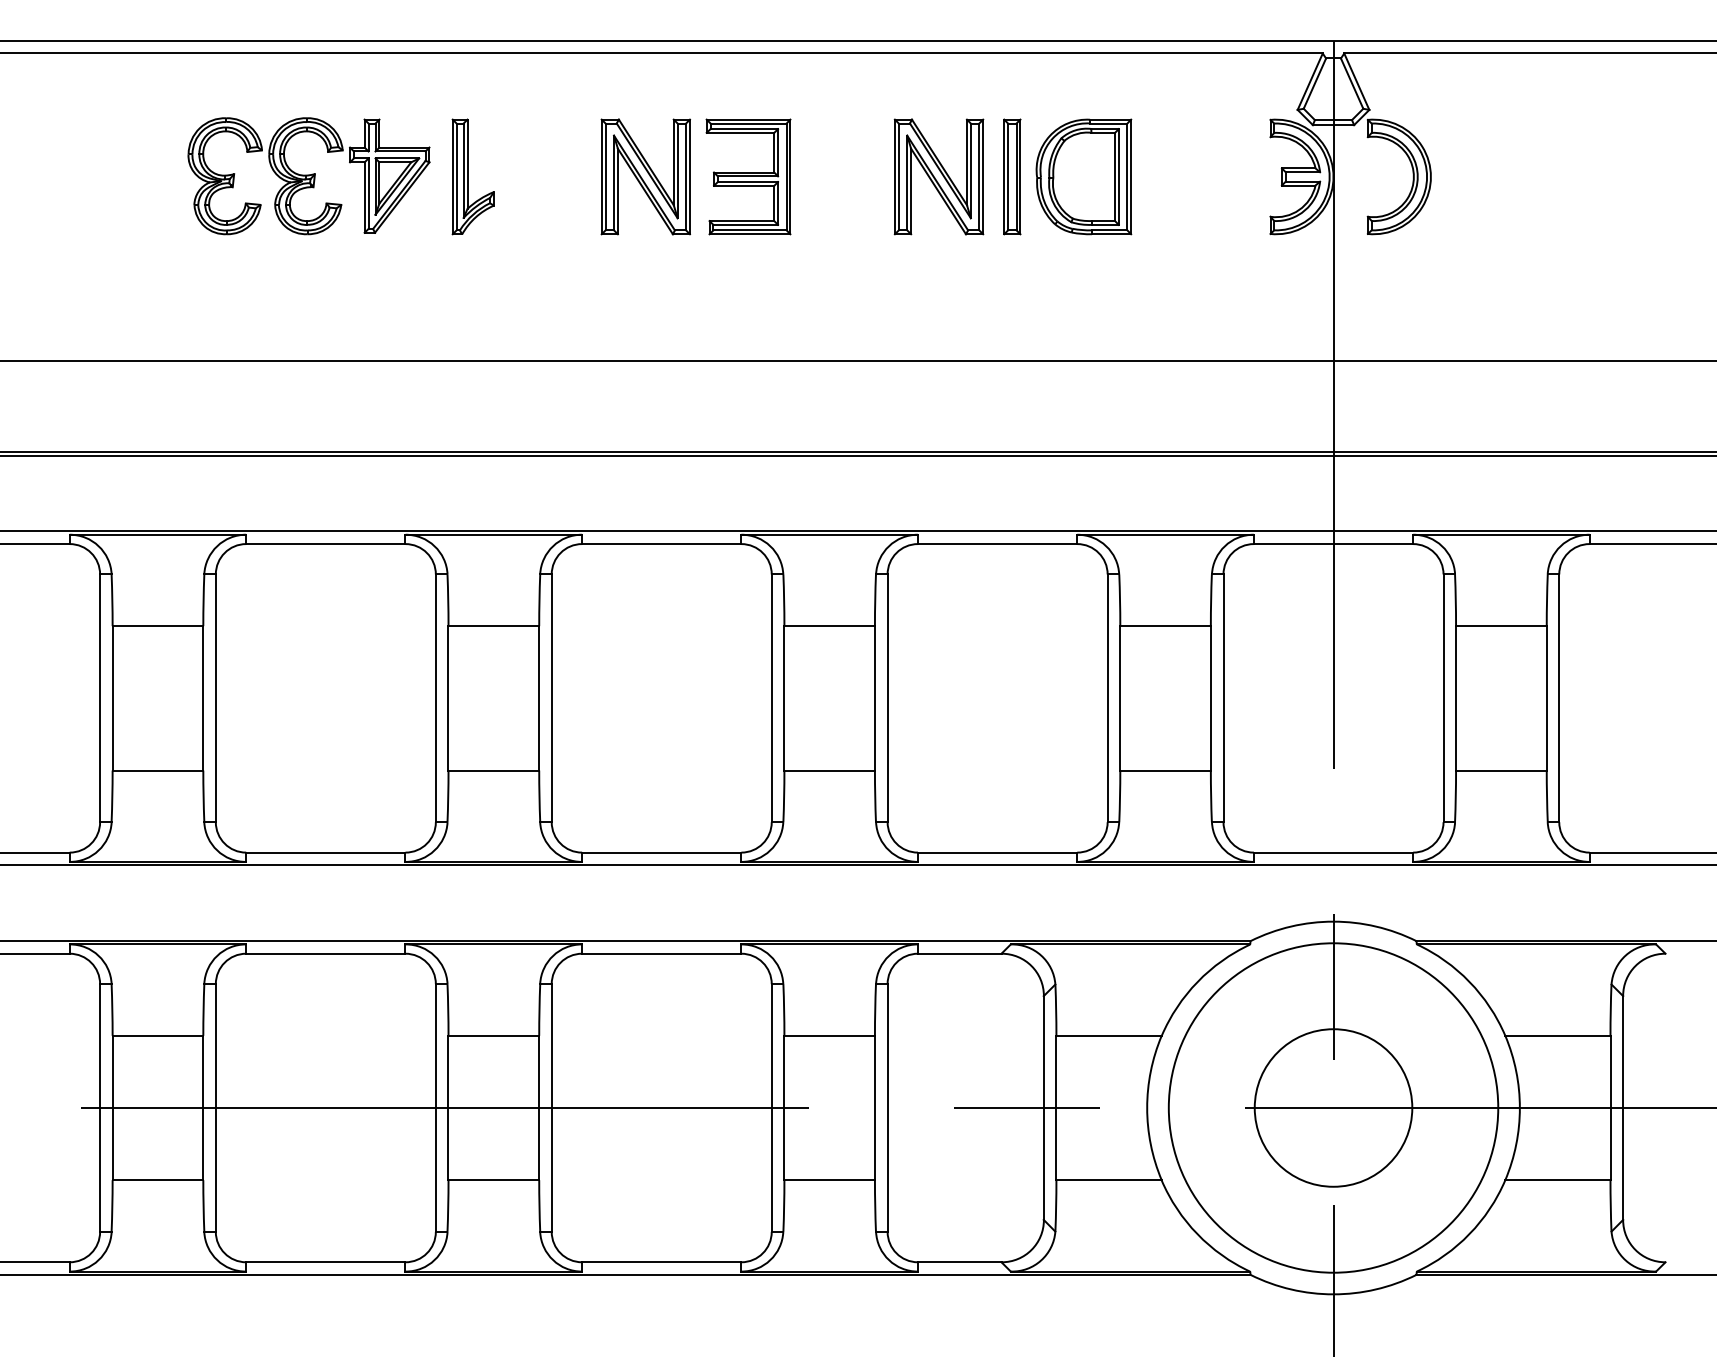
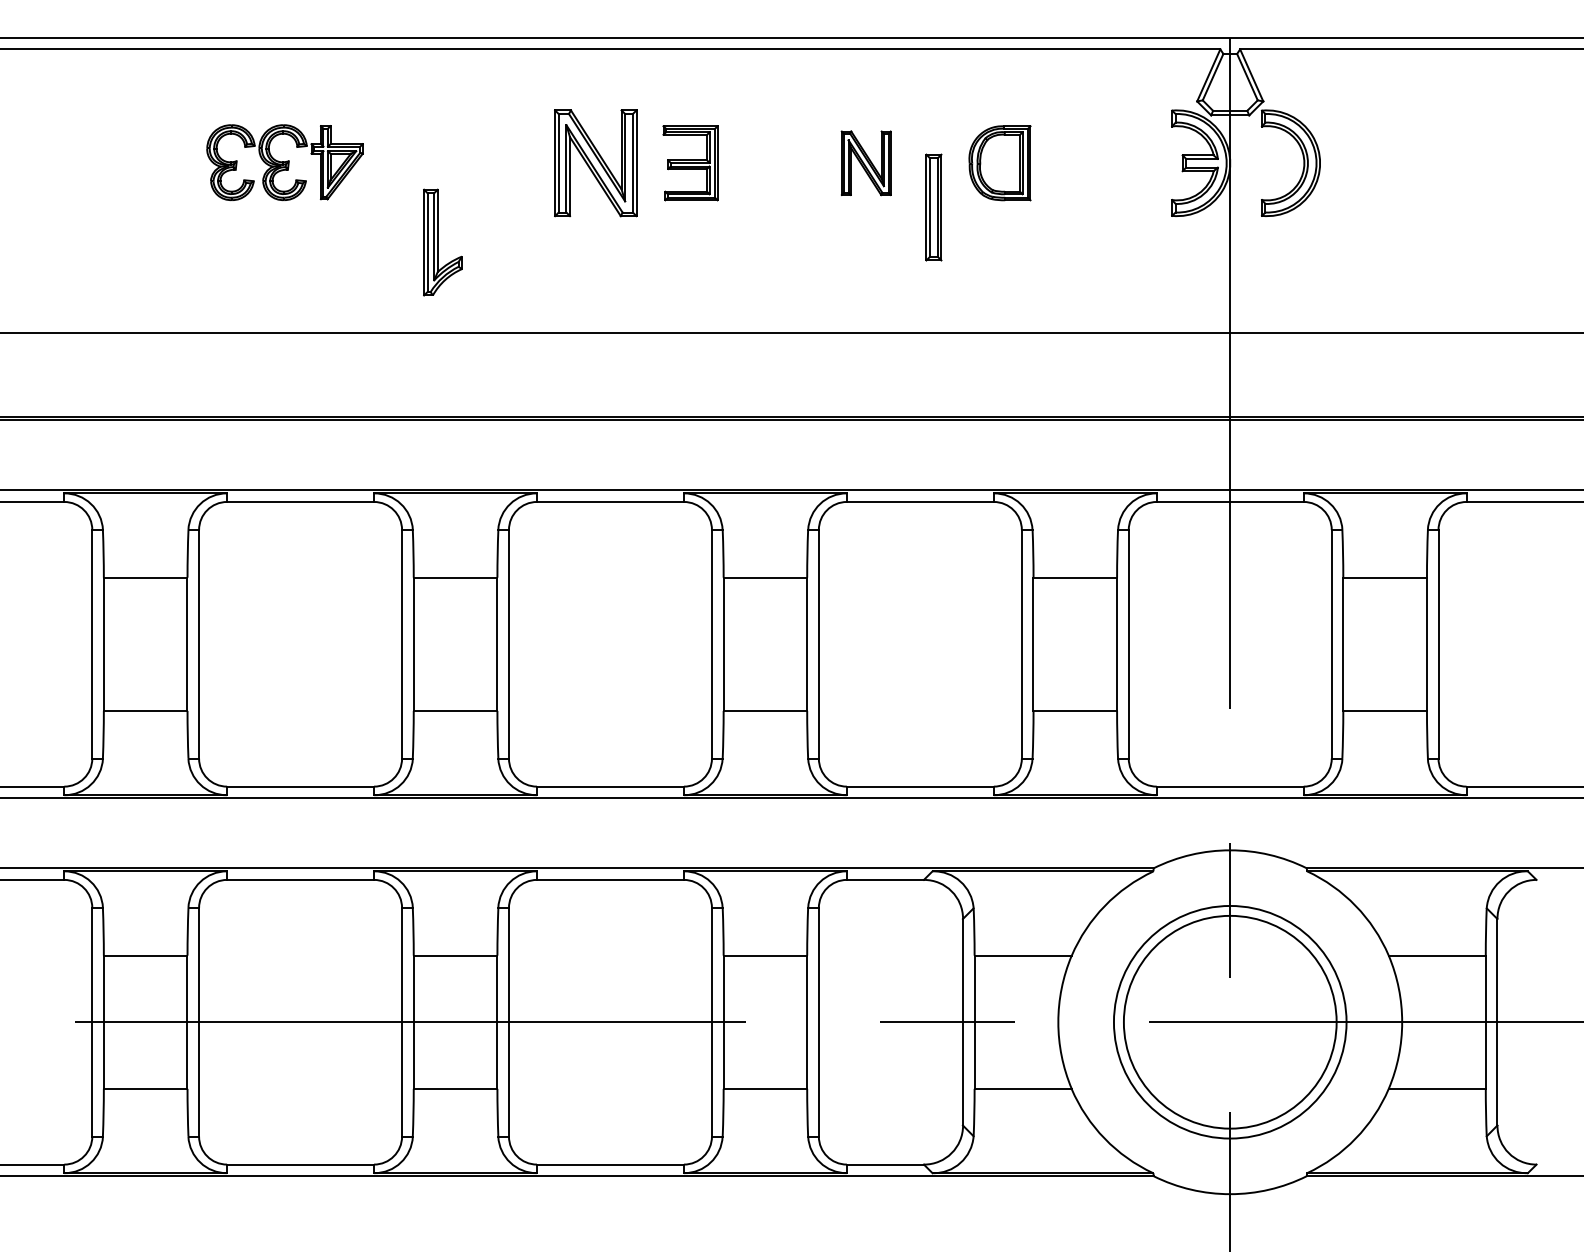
part: (308, 176) -> (284, 162), size x0.7
part: (472, 176) -> (442, 242), moved
part: (748, 176) -> (690, 162), size x0.7
part: (938, 176) -> (865, 162), size x0.6
part: (1012, 176) -> (934, 207), moved
part: (1083, 176) -> (999, 162), size x0.7
circle: (1333, 1107) -> (1230, 1021), size x0.7
circle: (1333, 1107) -> (1230, 1021), size x1.6

